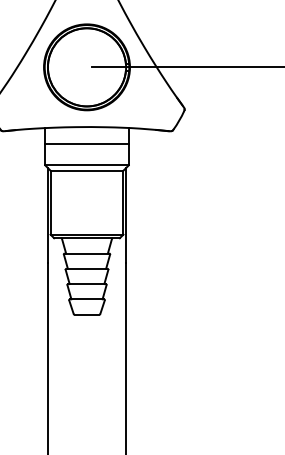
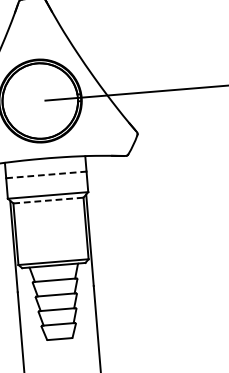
line: (87, 144) -> (46, 175), solid -> dashed
line: (86, 170) -> (47, 200), solid -> dashed

